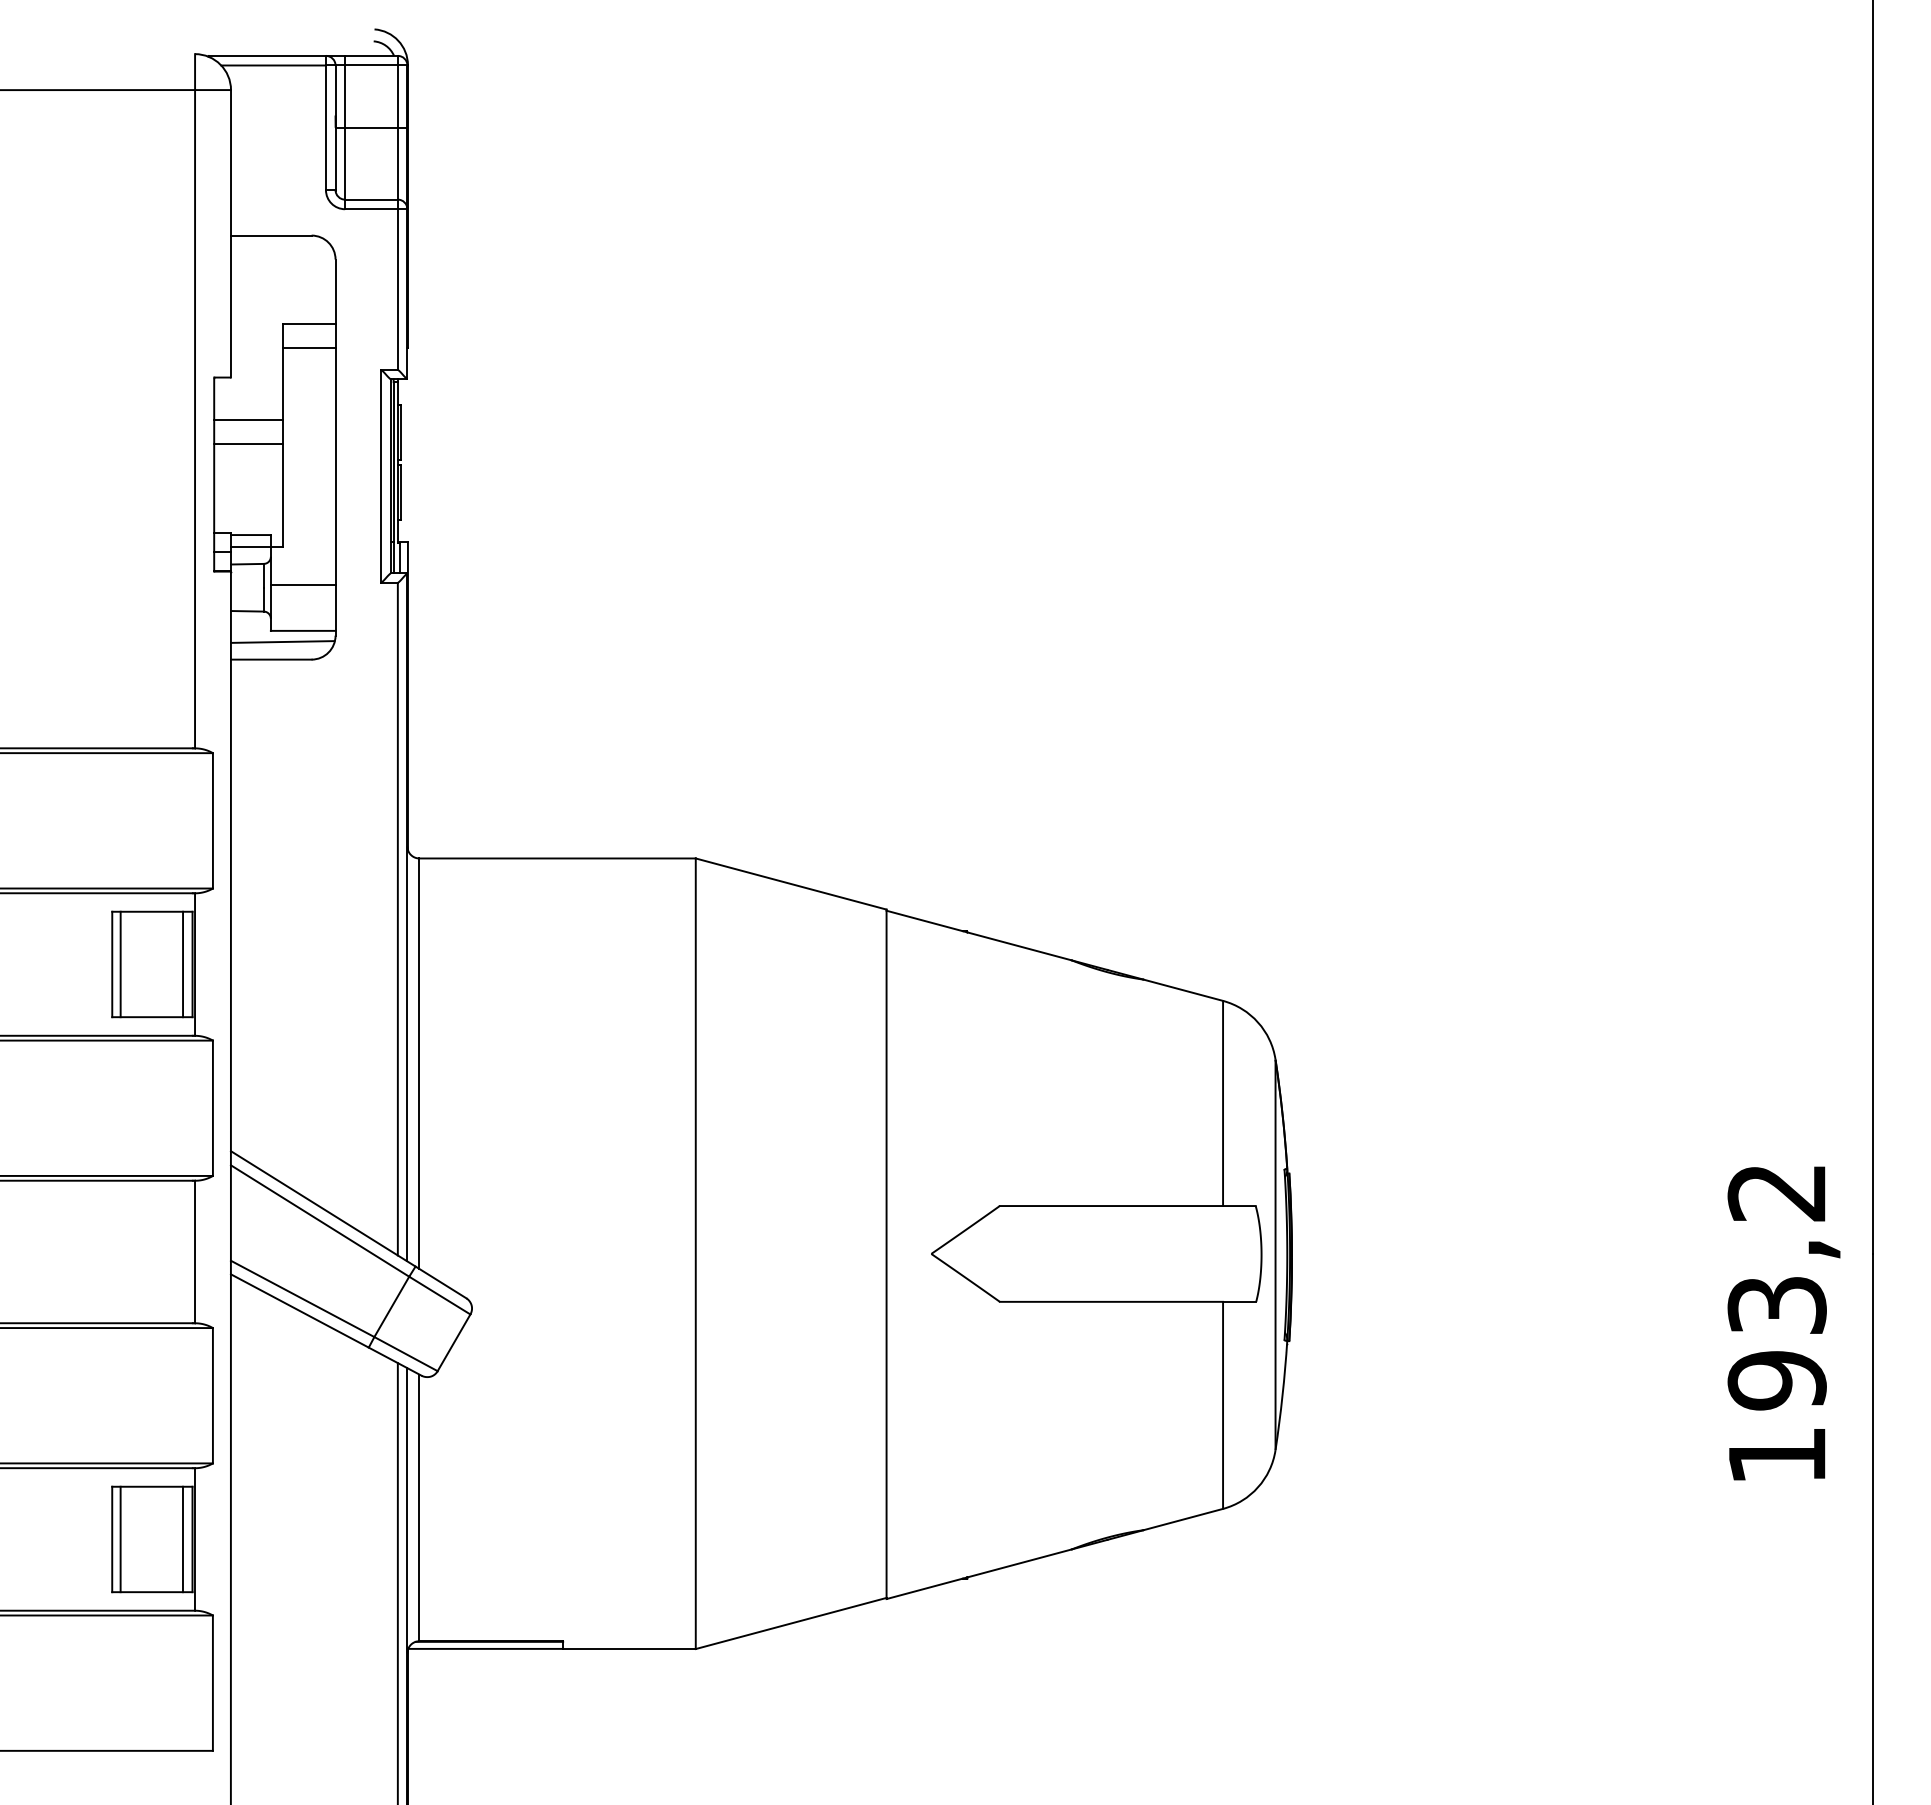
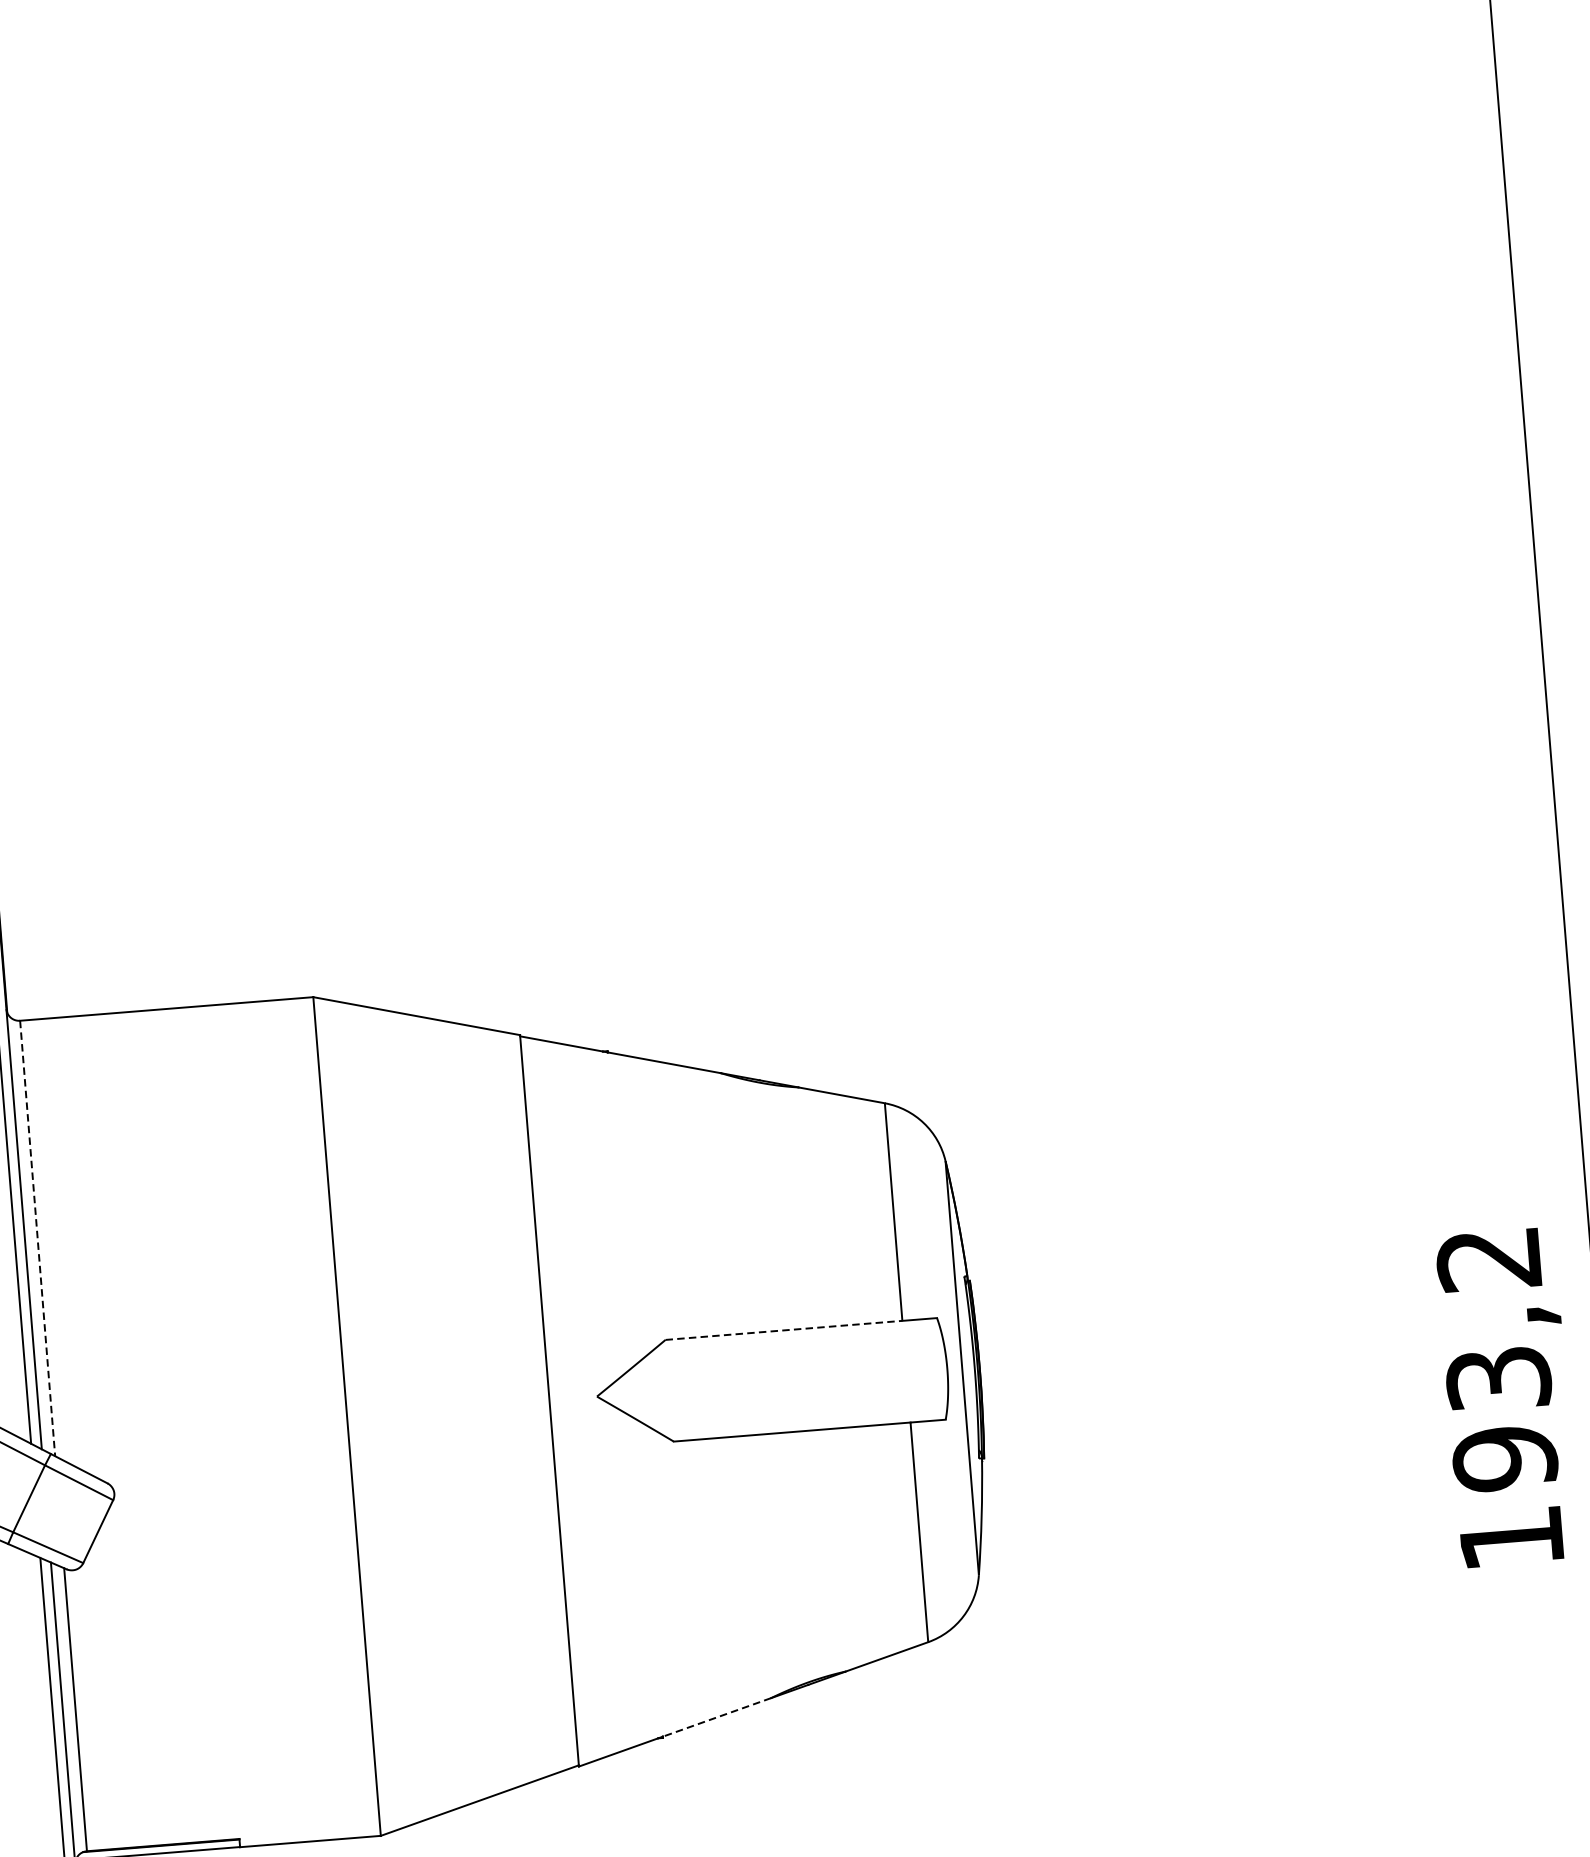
line: (419, 1064) -> (37, 1239), solid -> dashed
line: (1111, 1206) -> (784, 1330), solid -> dashed
line: (1019, 1563) -> (716, 1717), solid -> dashed

